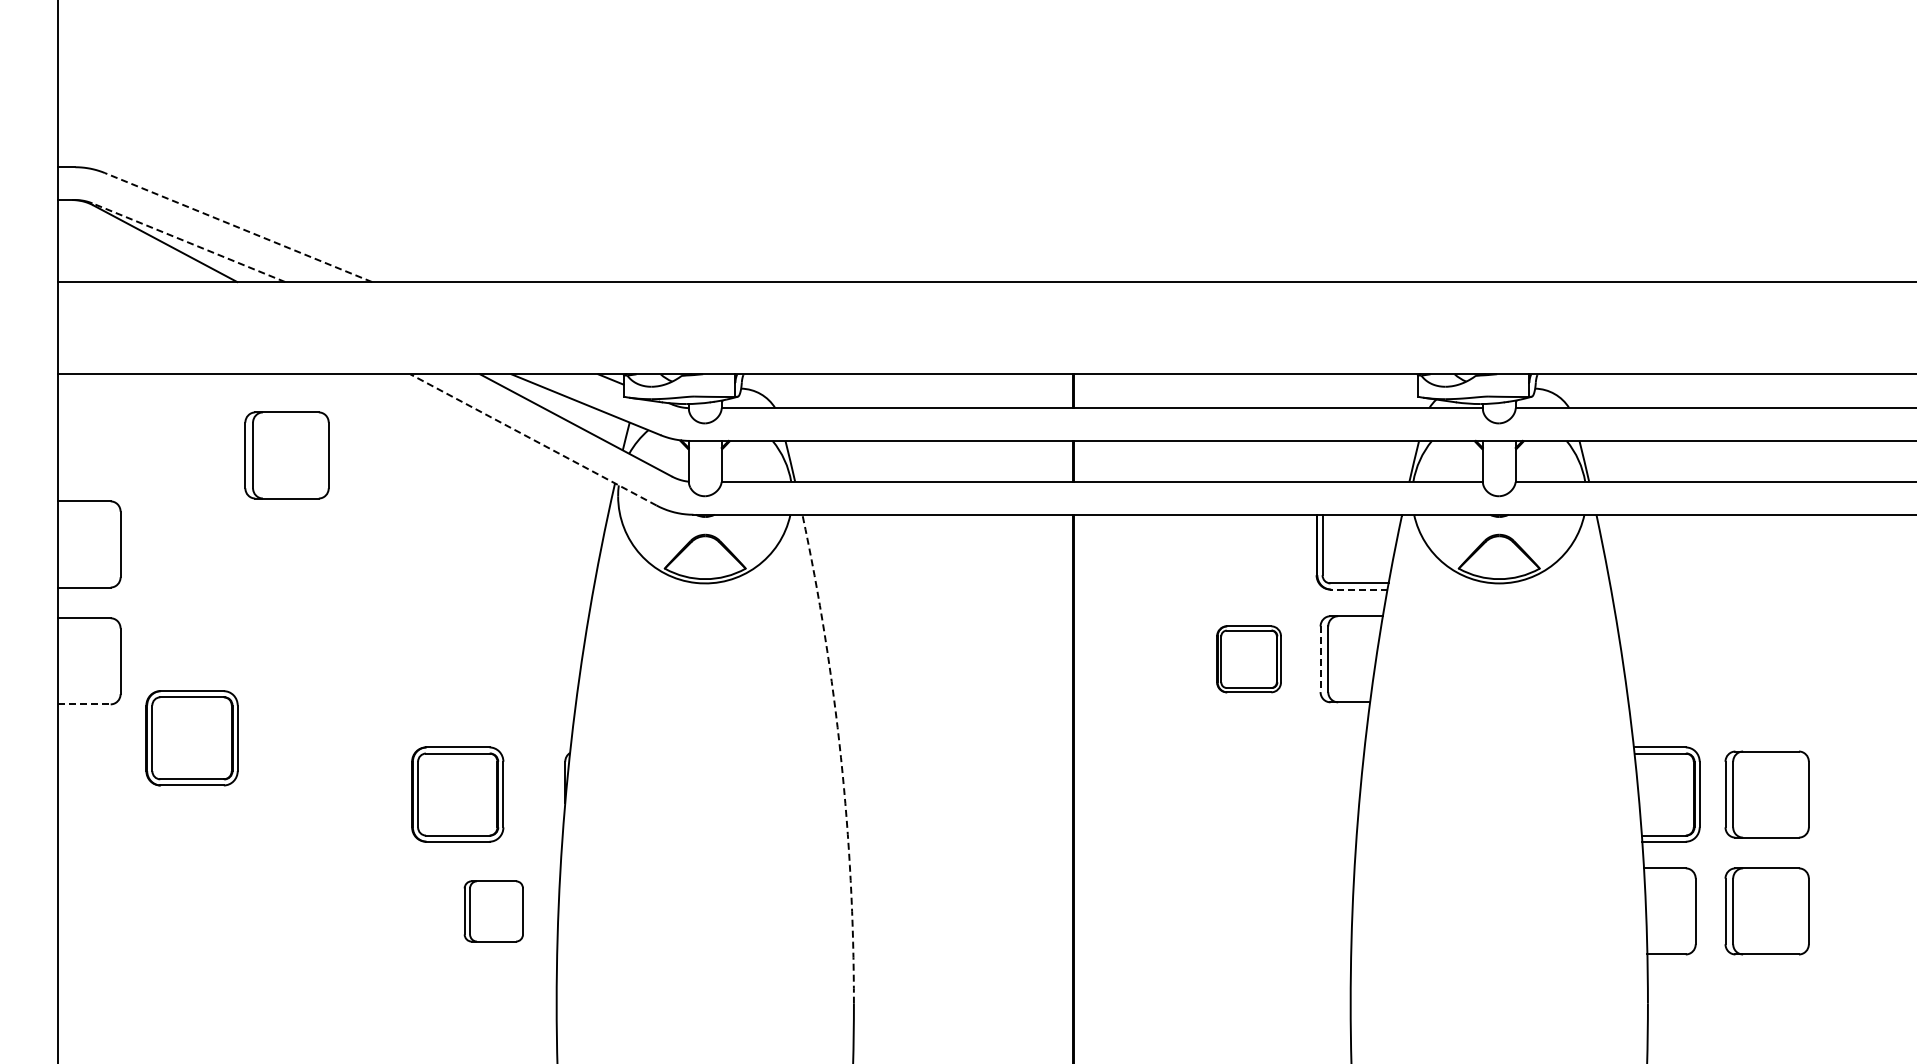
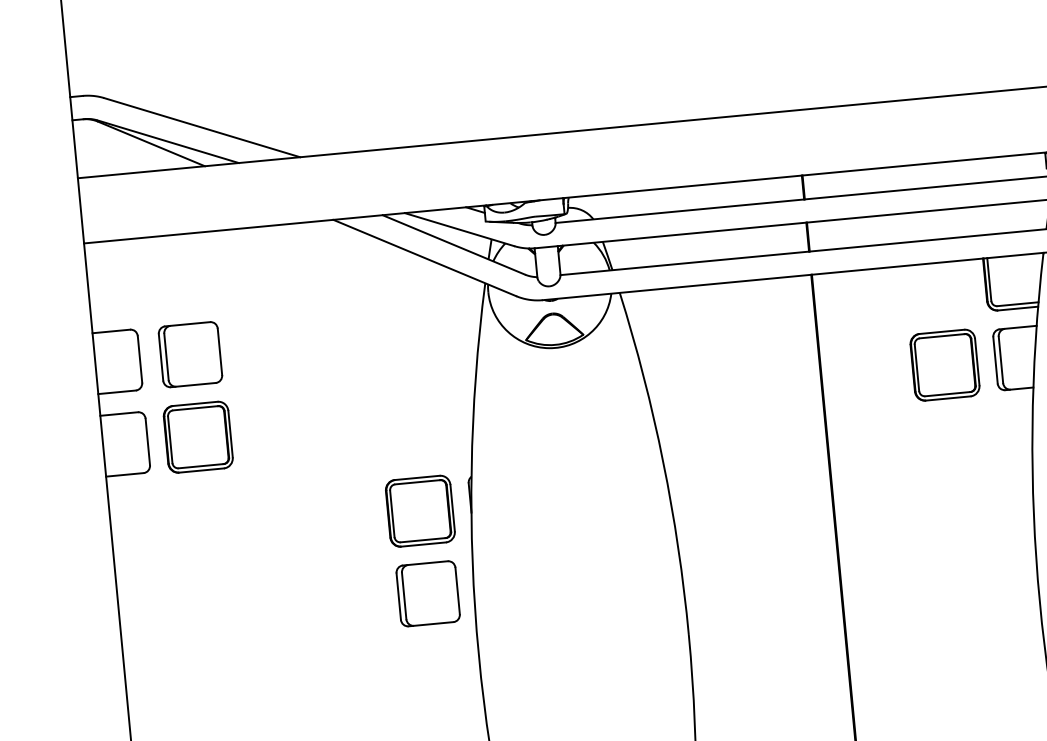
line: (238, 227) -> (202, 127), dashed -> solid
line: (188, 242) -> (167, 141), dashed -> solid
line: (533, 439) -> (424, 257), dashed -> solid
part: (286, 455) -> (190, 354), moved
line: (1358, 589) -> (1017, 308), dashed -> solid
part: (1248, 659) -> (944, 365), size x1.43
line: (1320, 659) -> (995, 360), dashed -> solid
line: (84, 704) -> (125, 474), dashed -> solid
part: (191, 738) -> (197, 437), moved
arc: (841, 757) -> (663, 461), dashed -> solid
part: (457, 794) -> (420, 511), moved
part: (493, 911) -> (428, 593), size x1.43

